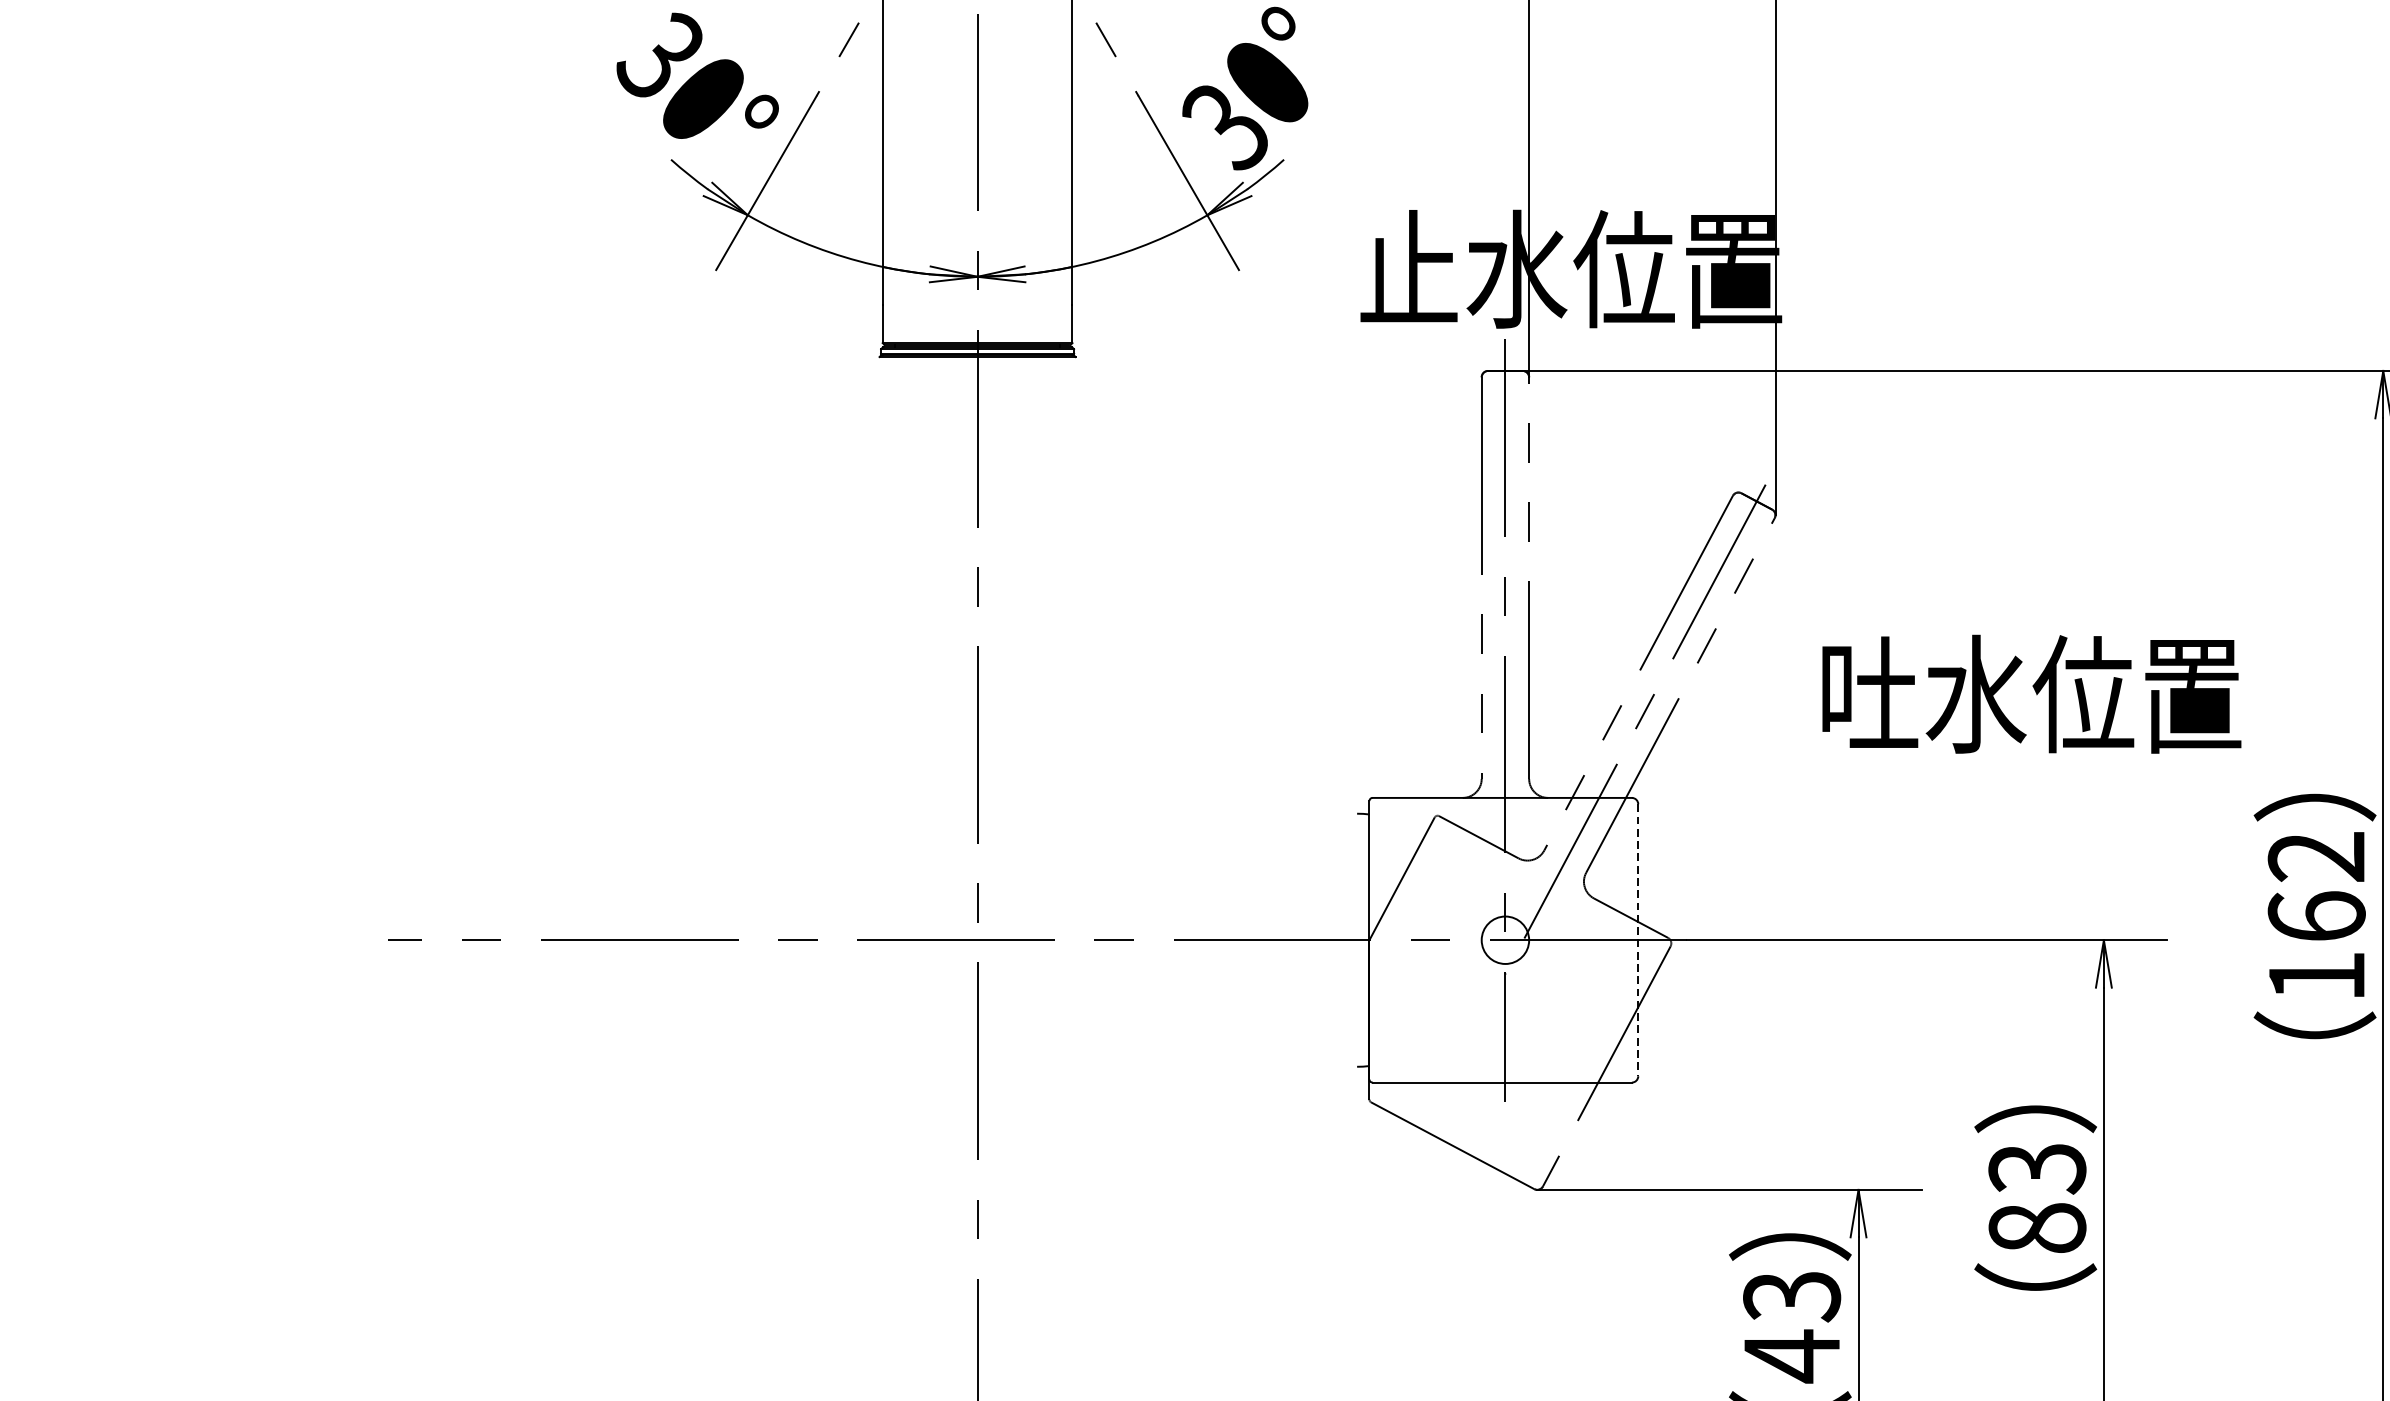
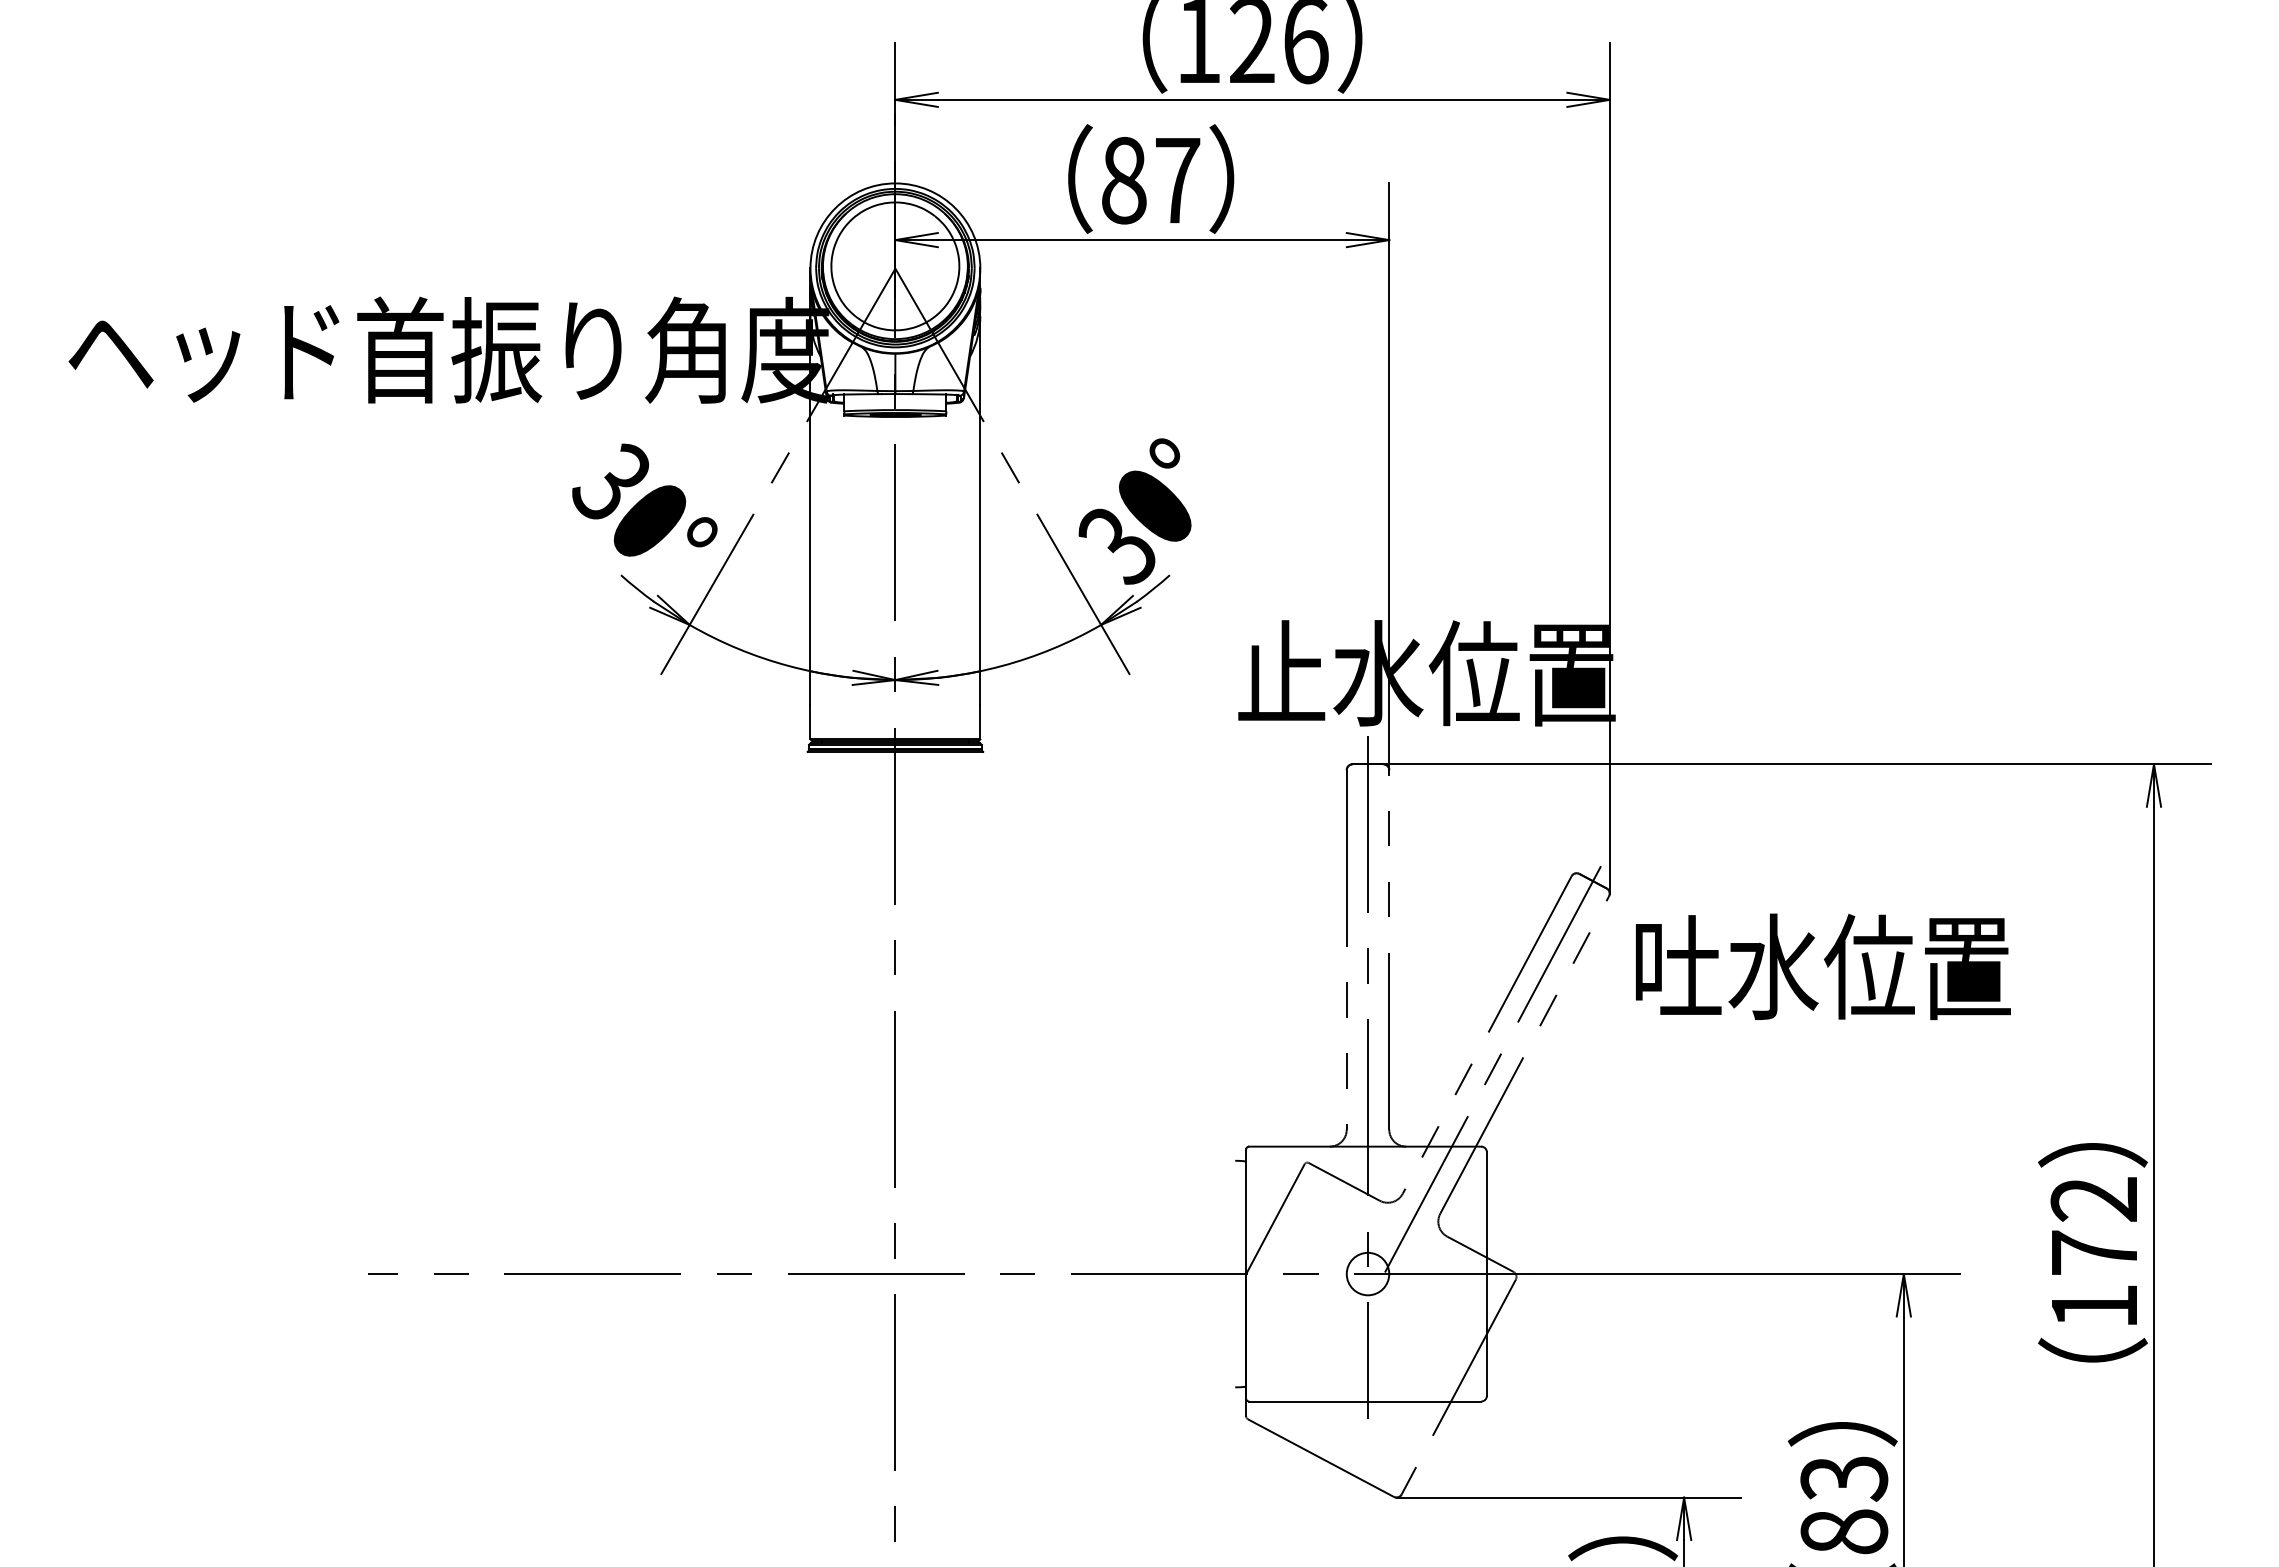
text: (2032, 693) -> (1823, 966), moved
text: (2316, 916) -> (2094, 1252), 162 -> 172
line: (1637, 940) -> (1486, 1274), dashed -> solid

